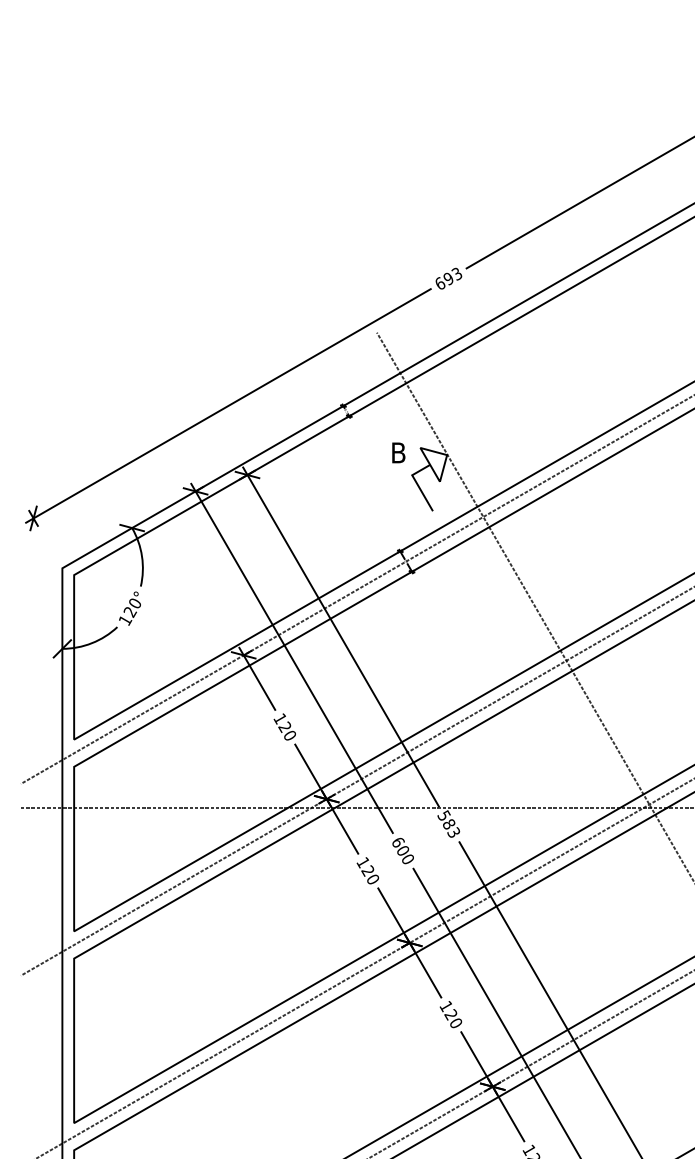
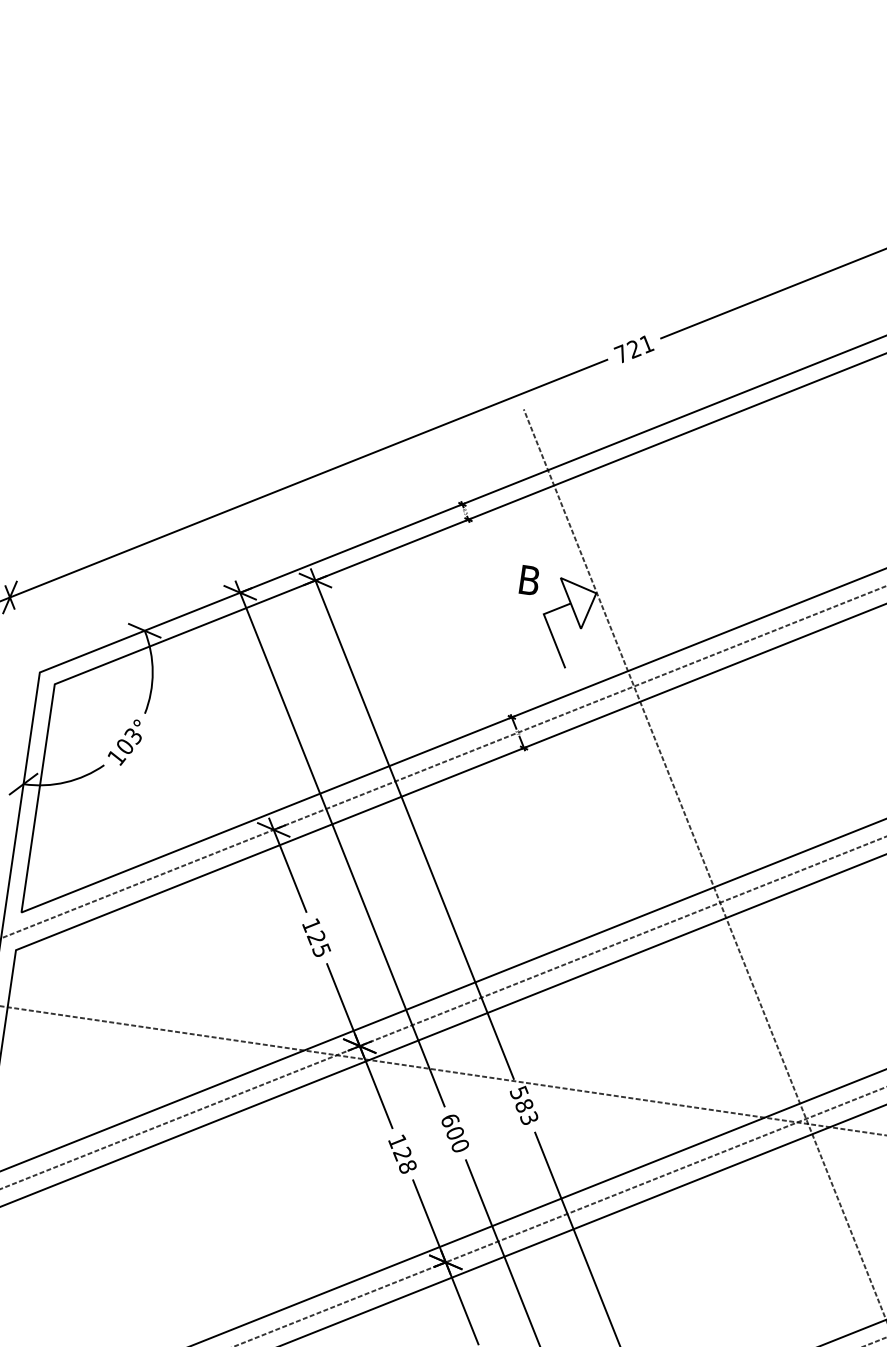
text: (448, 278) -> (633, 348), 693 -> 721
text: (131, 607) -> (127, 740), 120° -> 103°
text: (289, 734) -> (321, 948), 120 -> 125
text: (373, 879) -> (408, 1166), 120 -> 128

